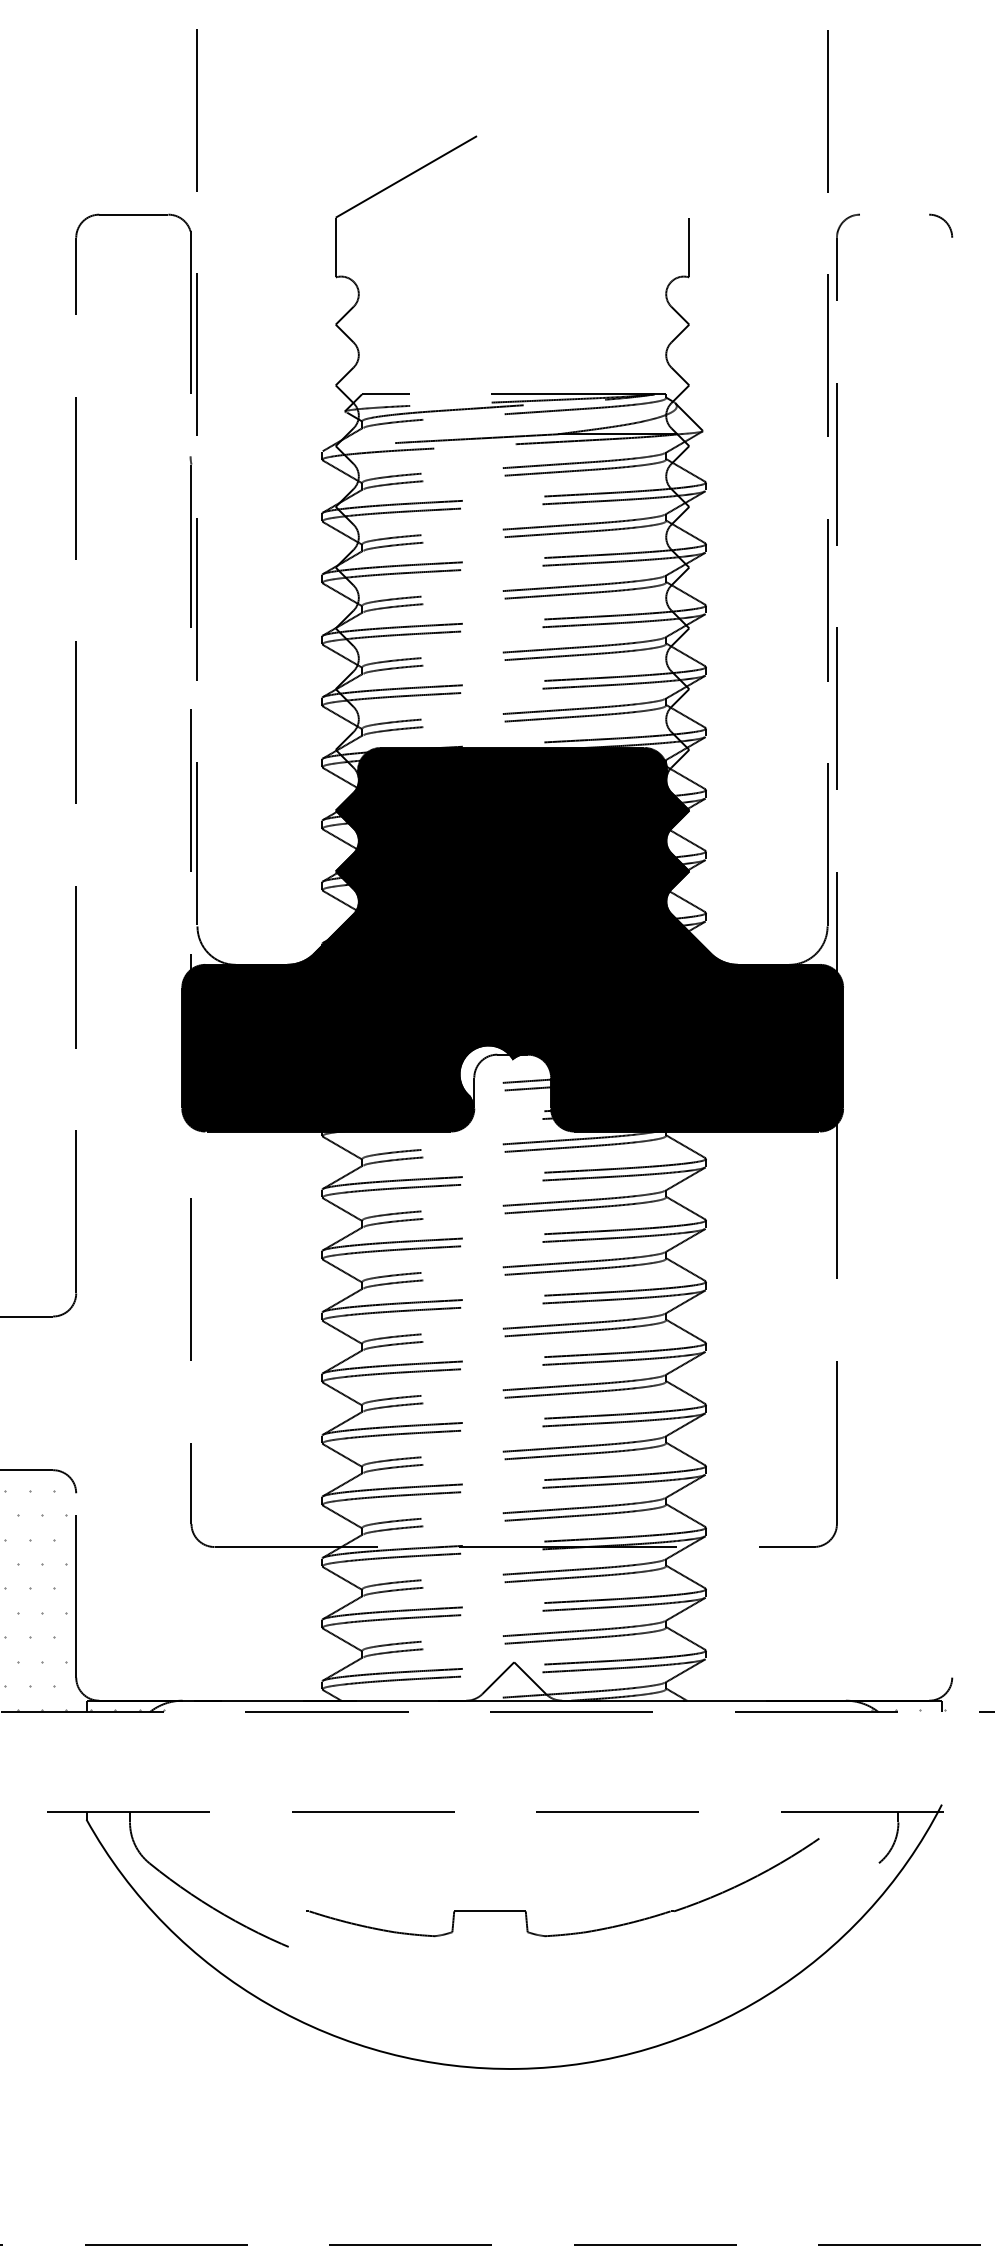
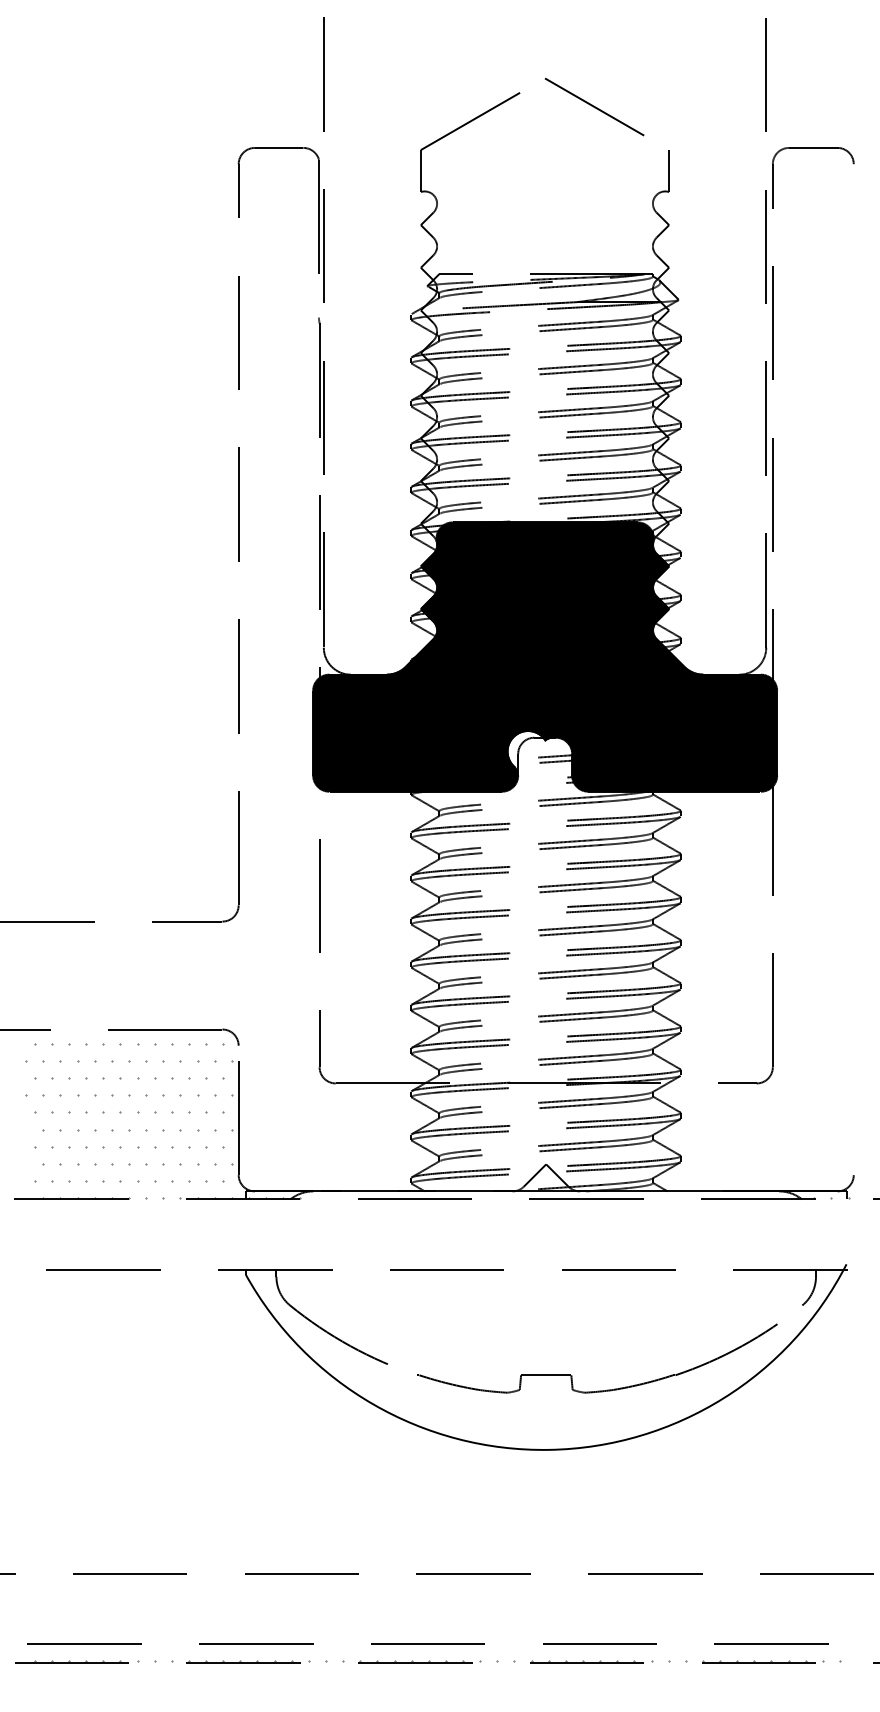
line: (582, 155) -> (594, 106), added
line: (894, 214) -> (813, 147), added
part: (527, 1911) -> (572, 1375), moved

